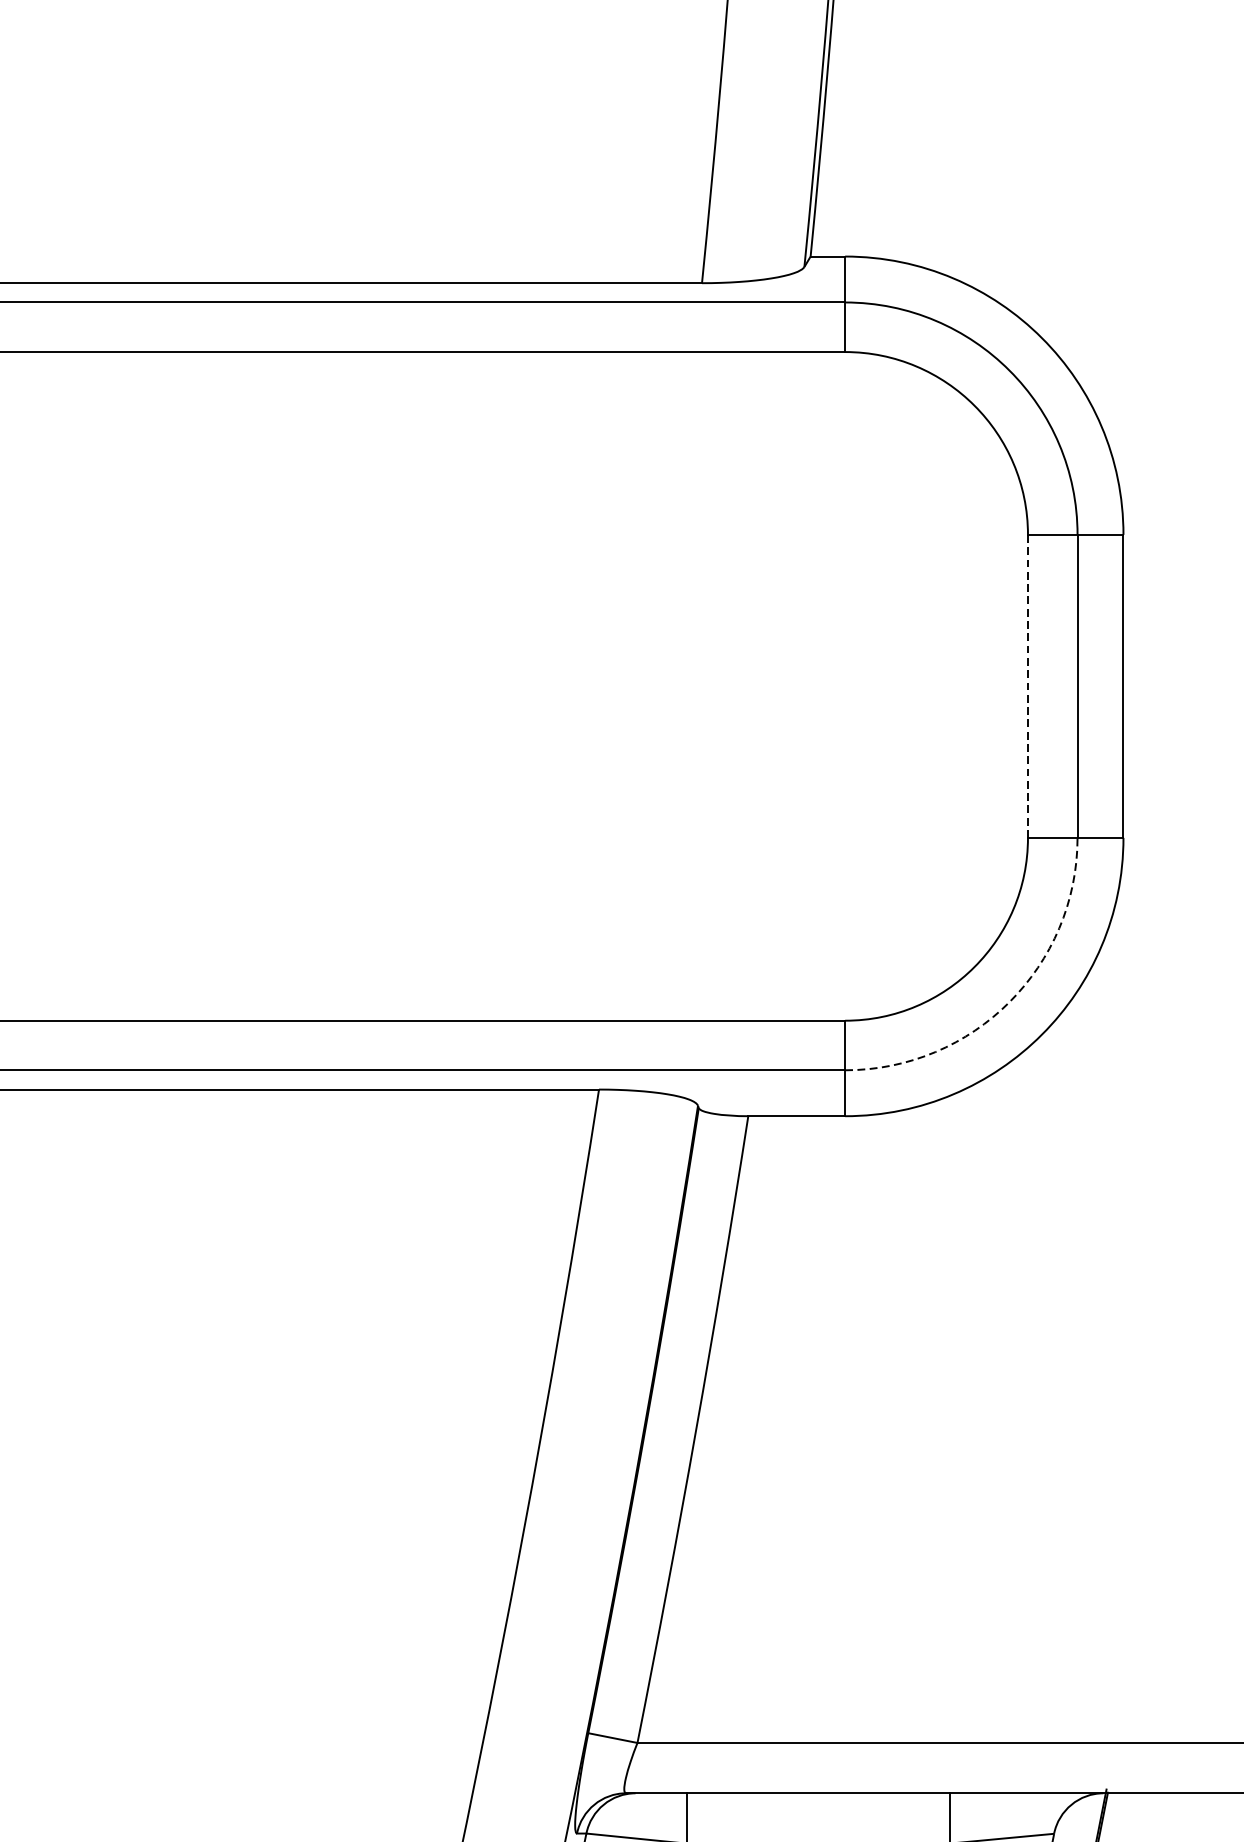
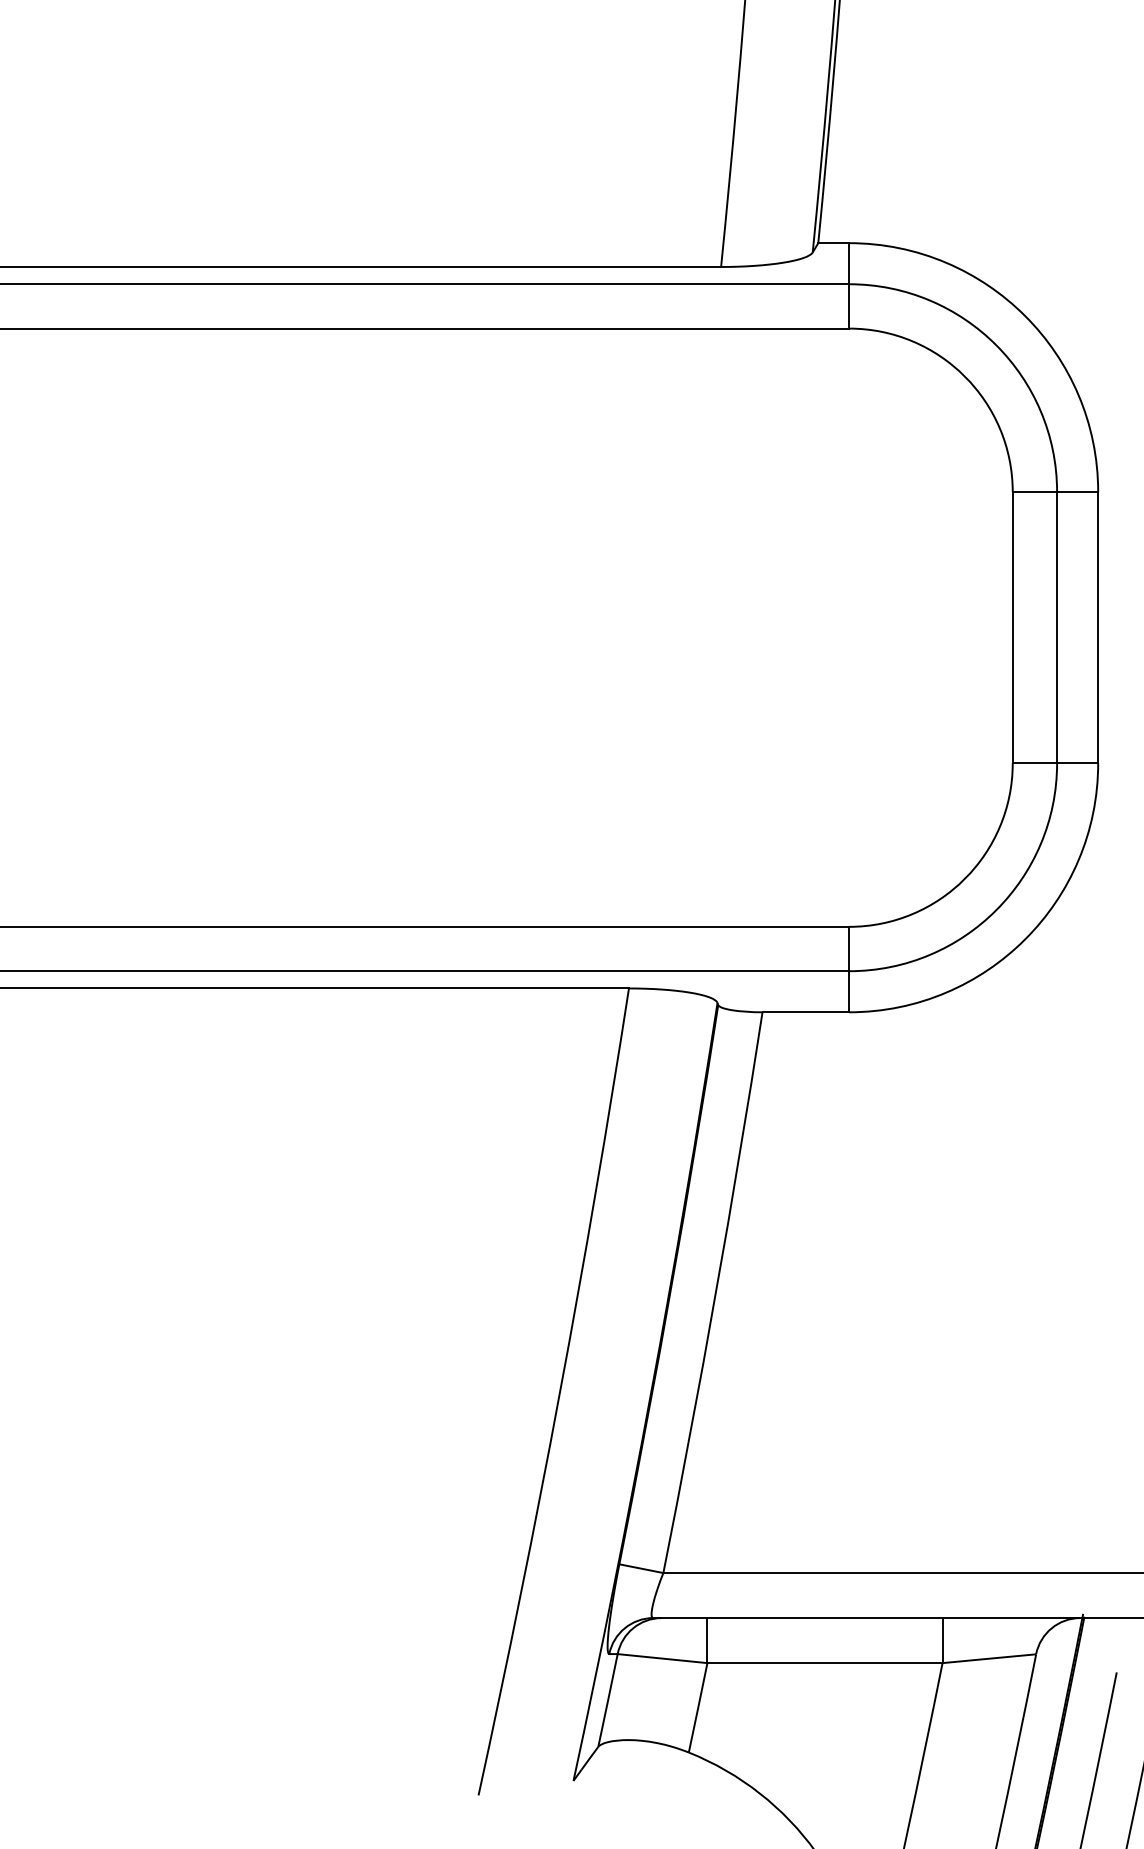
line: (1027, 686) -> (1012, 627), dashed -> solid
arc: (1009, 1002) -> (996, 910), dashed -> solid

